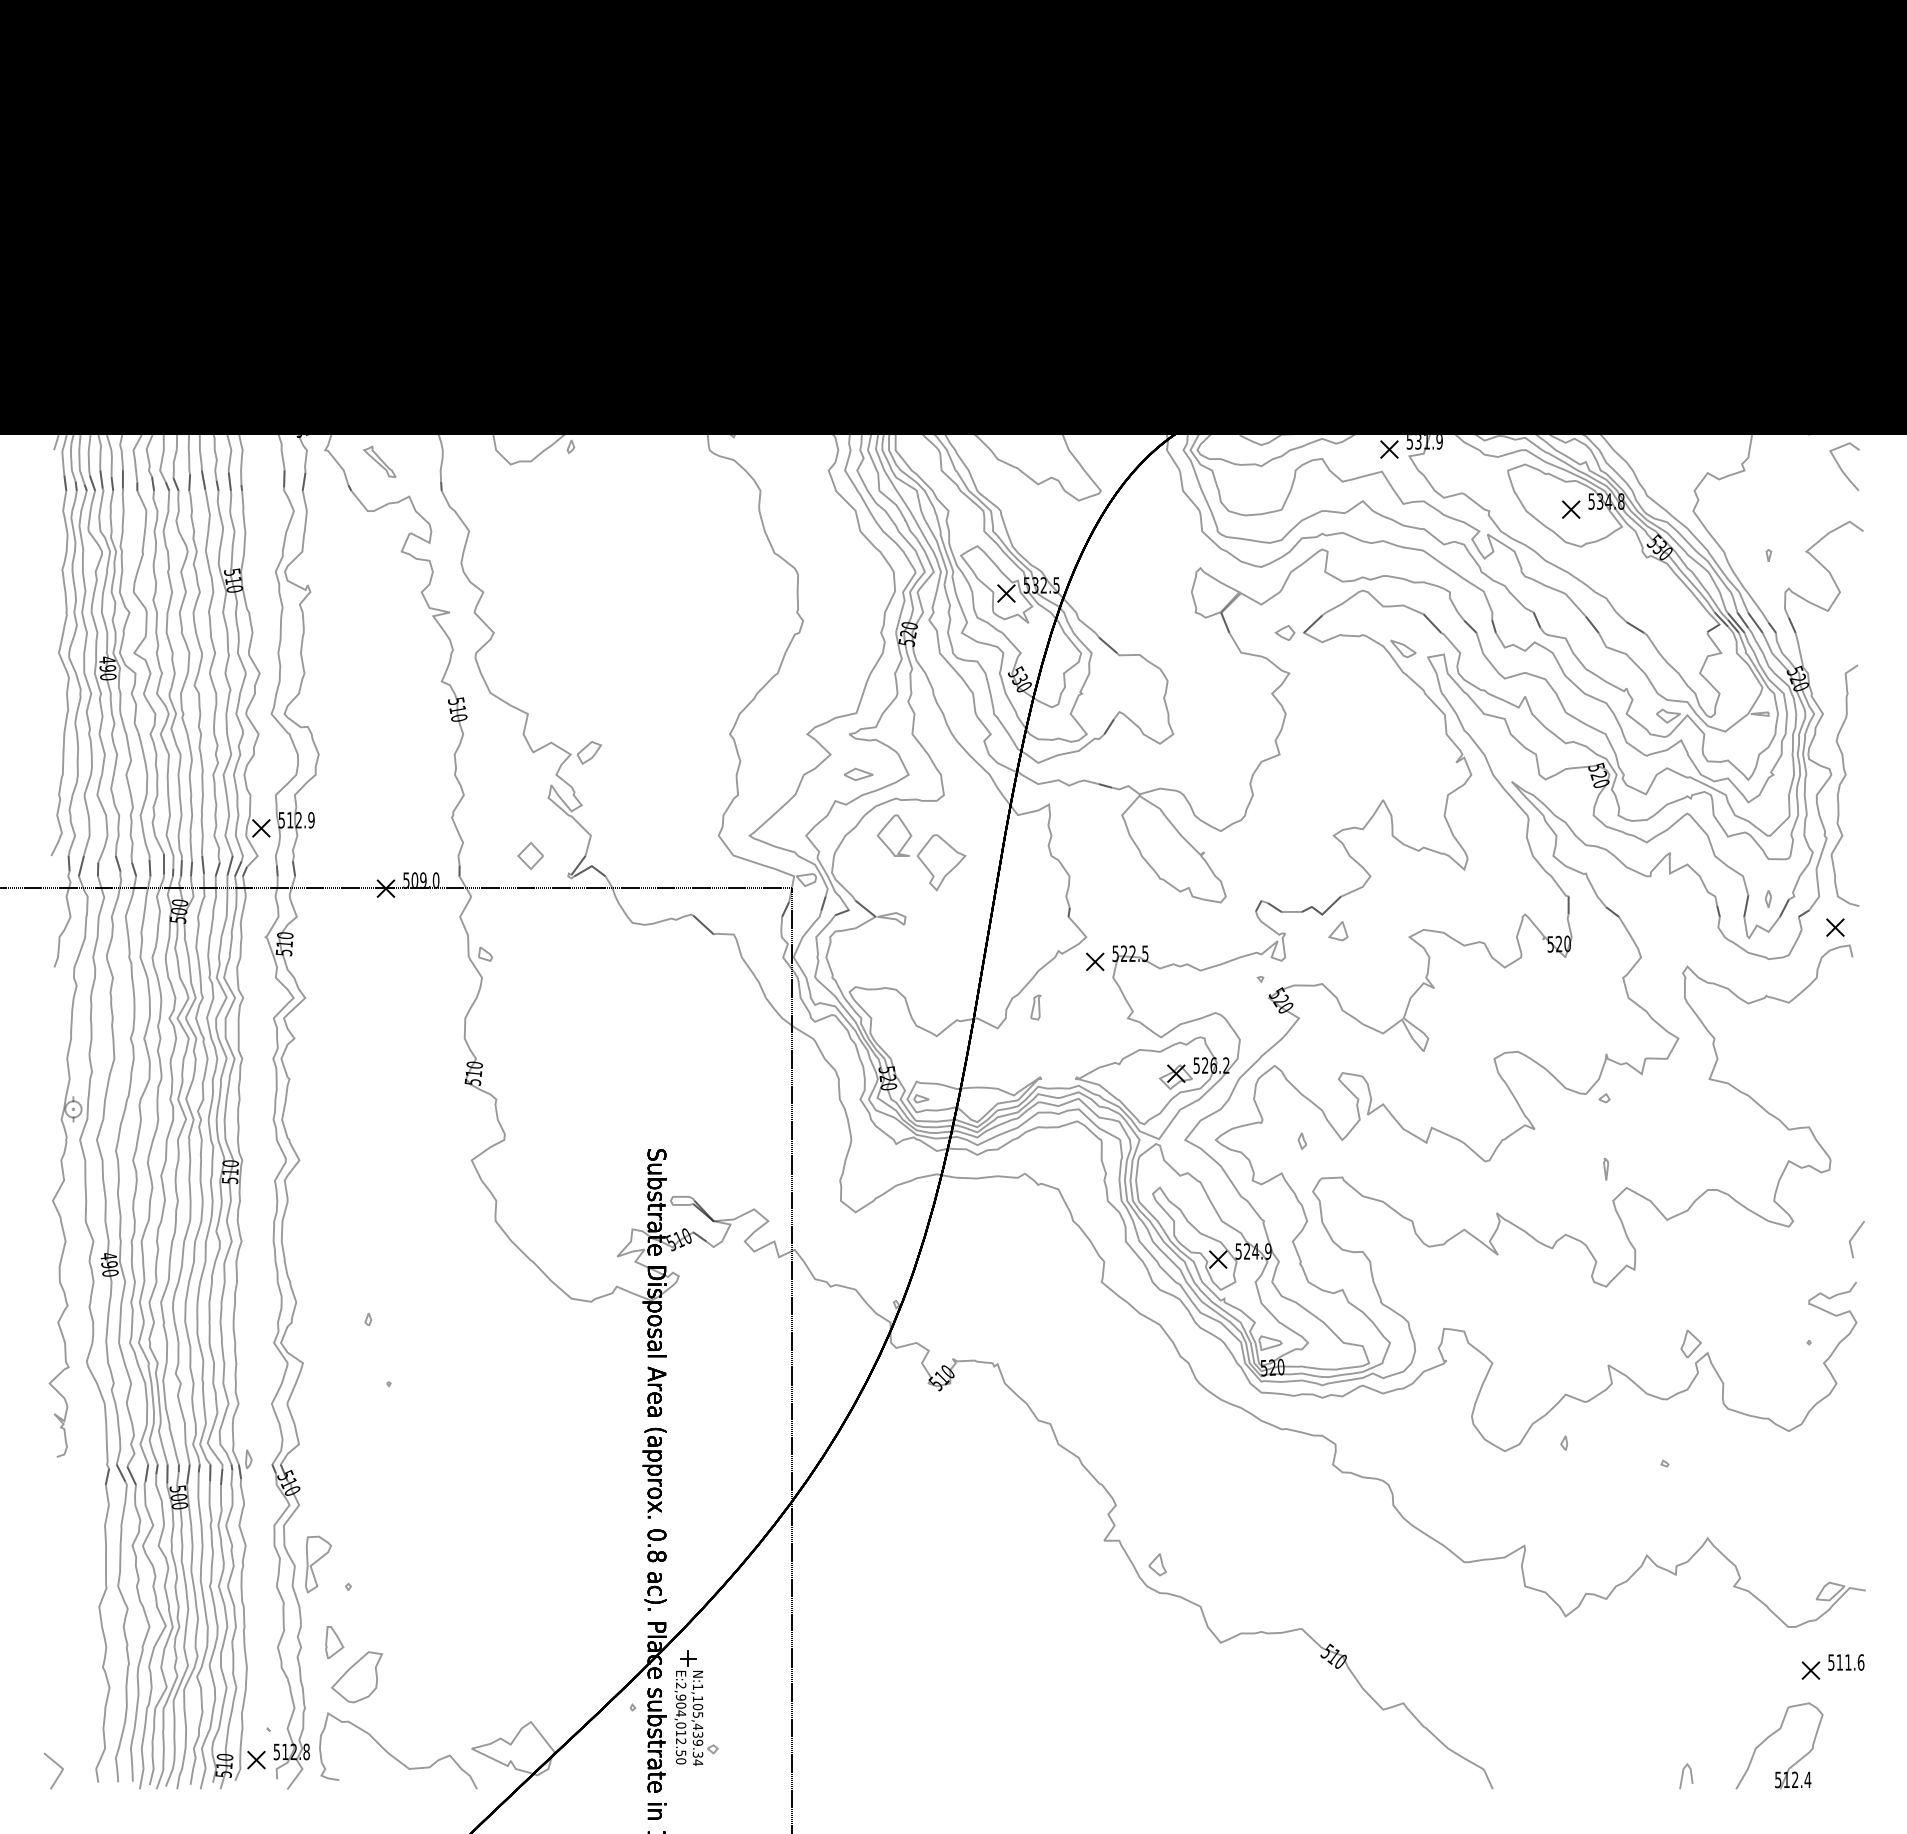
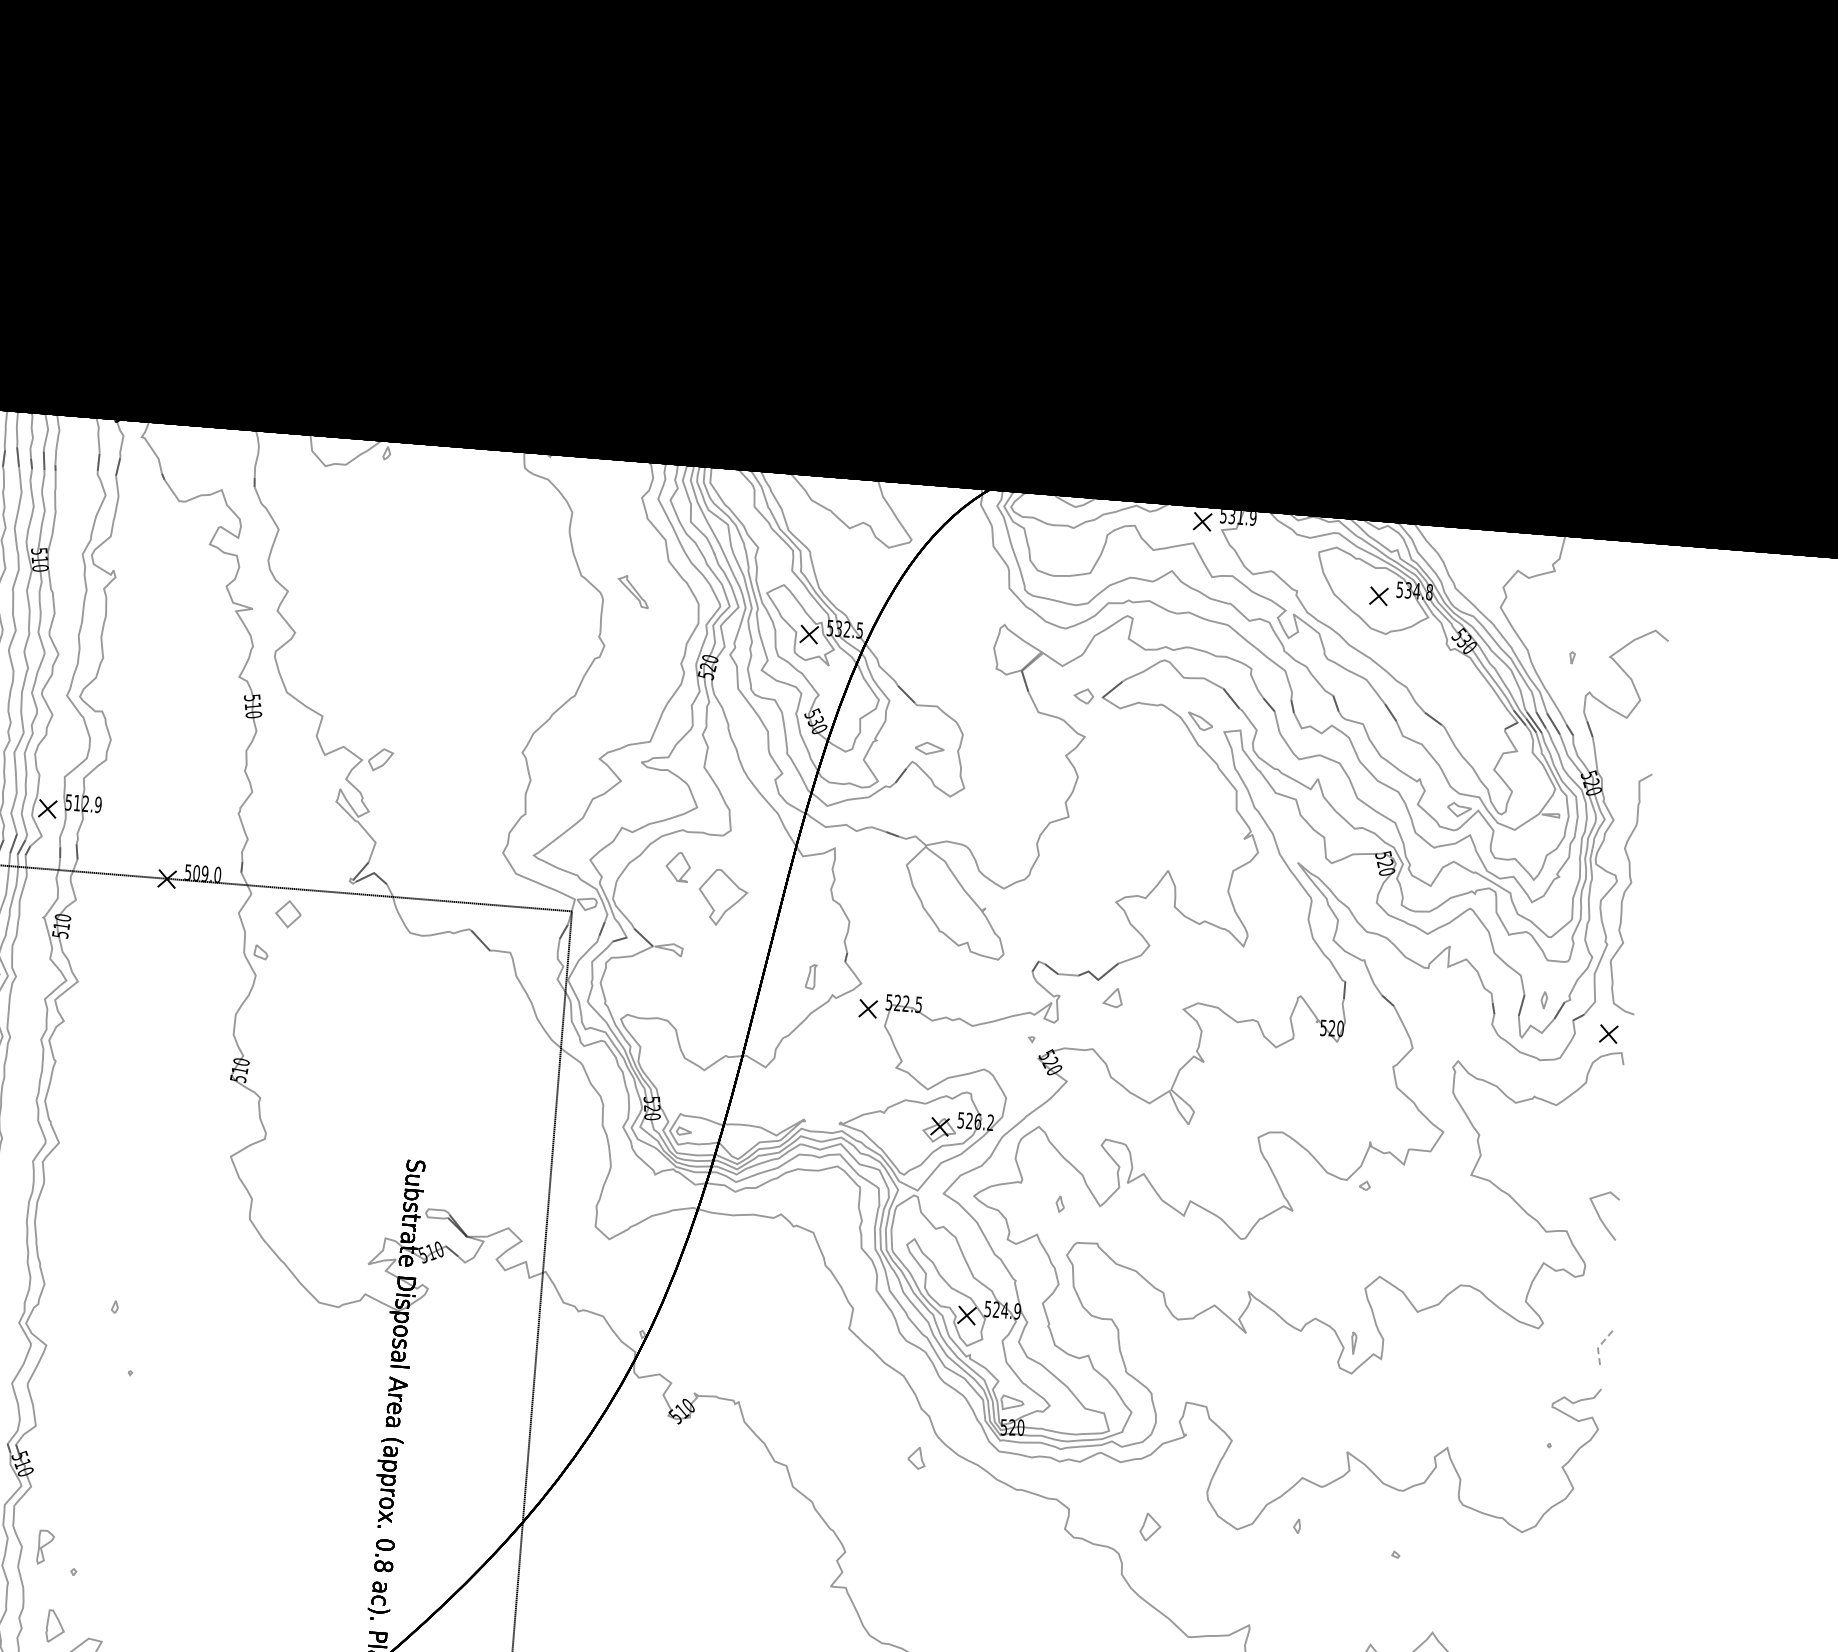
part: (379, 461) -> (633, 591), moved
curve: (1841, 468) -> (1600, 1216), moved
part: (858, 774) -> (929, 748), moved
part: (894, 835) -> (678, 866), size x0.7
part: (530, 855) -> (288, 913), moved
part: (1035, 1007) -> (810, 976), moved
part: (1605, 1169) -> (1353, 1343), moved
line: (1852, 1238) -> (1600, 1345), solid -> dashed
part: (1690, 1343) -> (1149, 1526), moved
part: (318, 1564) -> (45, 1547), size x0.6
part: (1157, 1564) -> (916, 1457), moved

